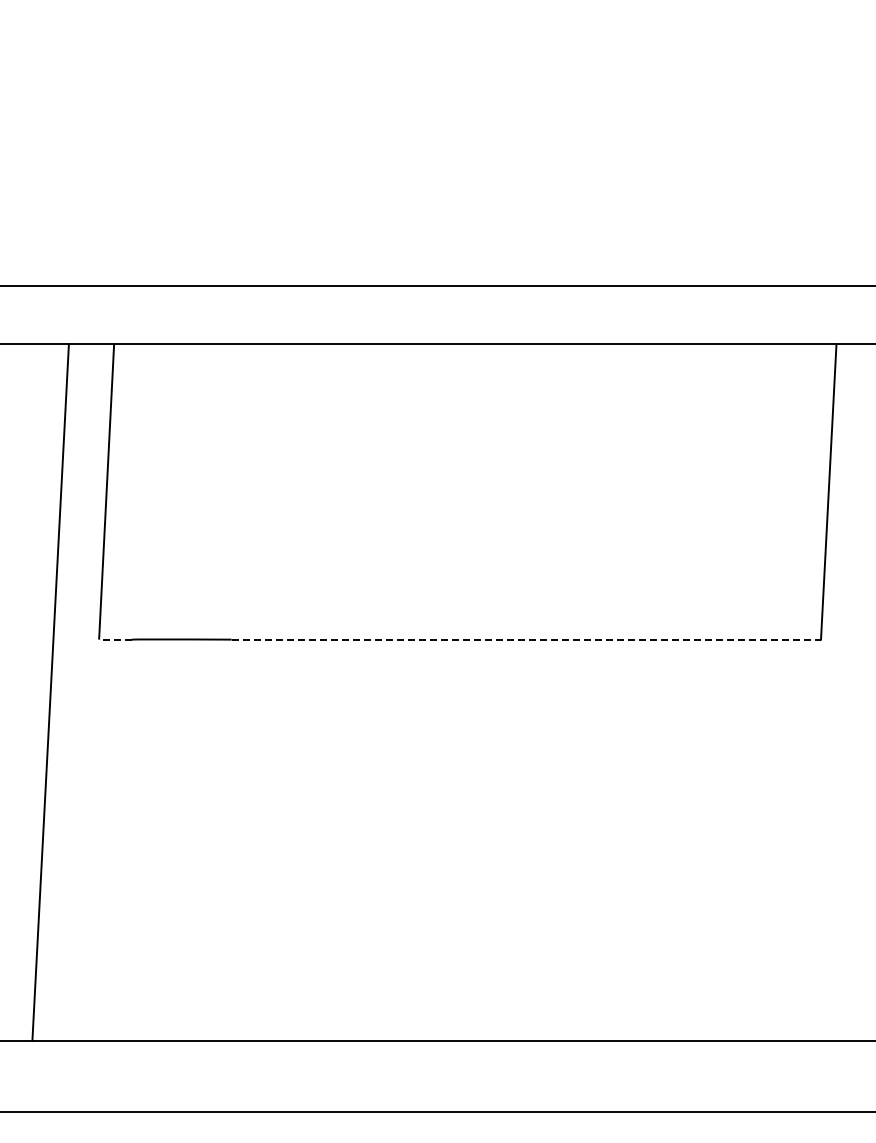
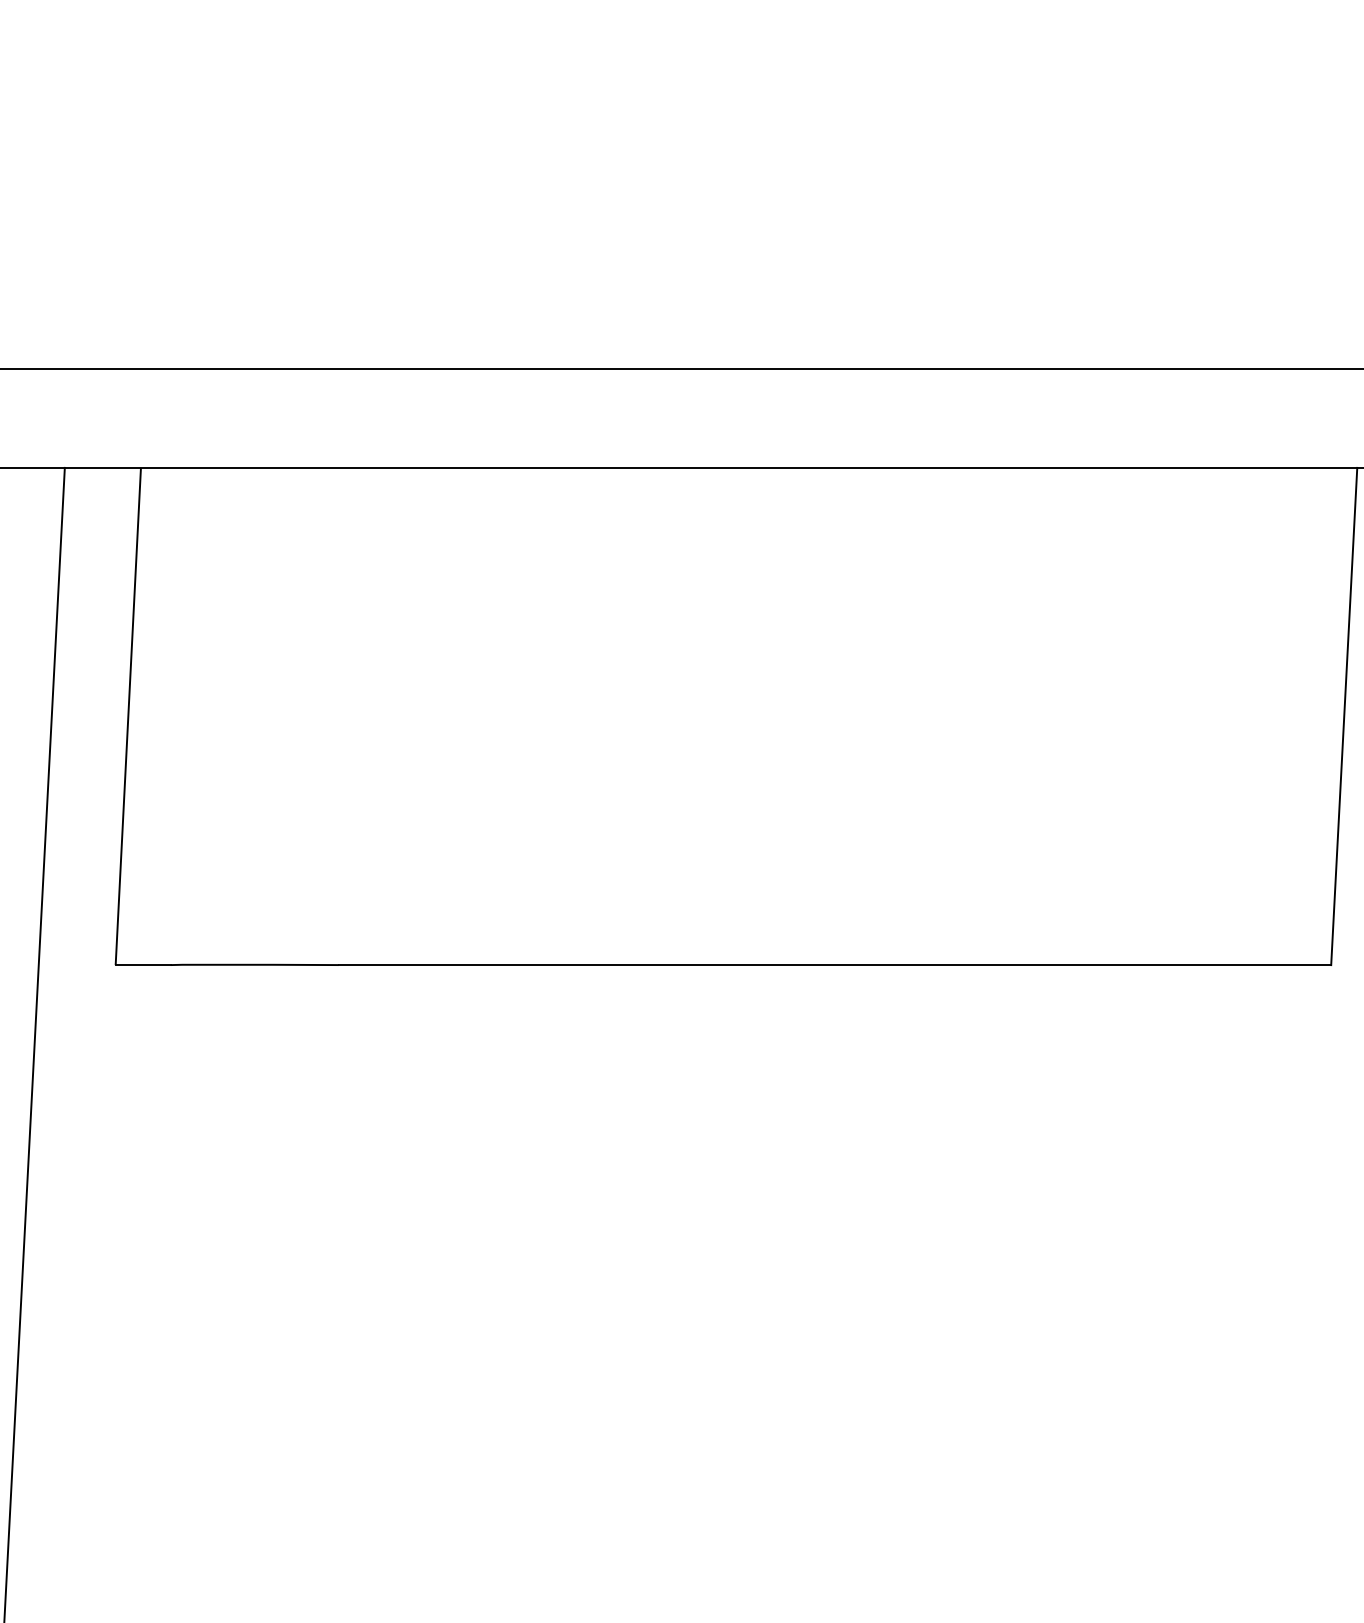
line: (114, 639) -> (141, 964), dashed -> solid
line: (526, 639) -> (835, 964), dashed -> solid

